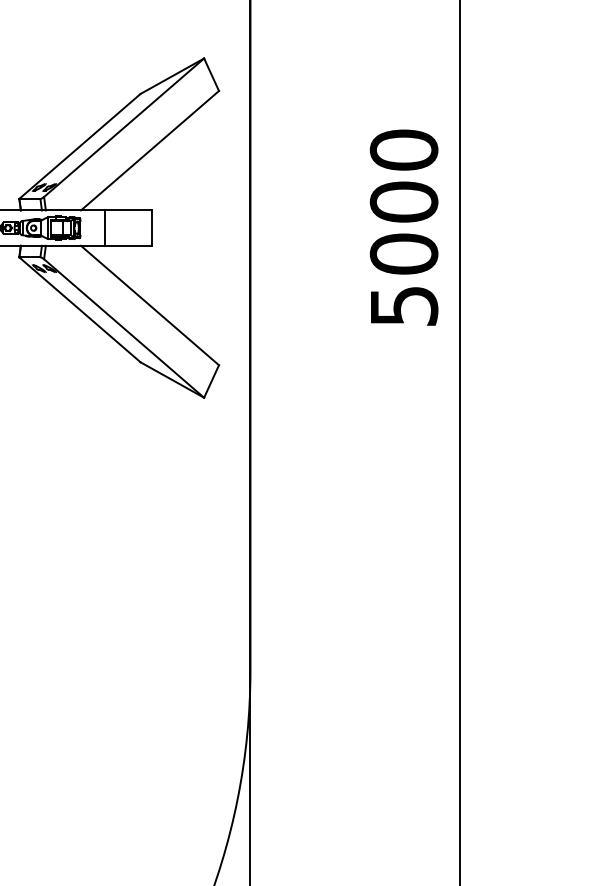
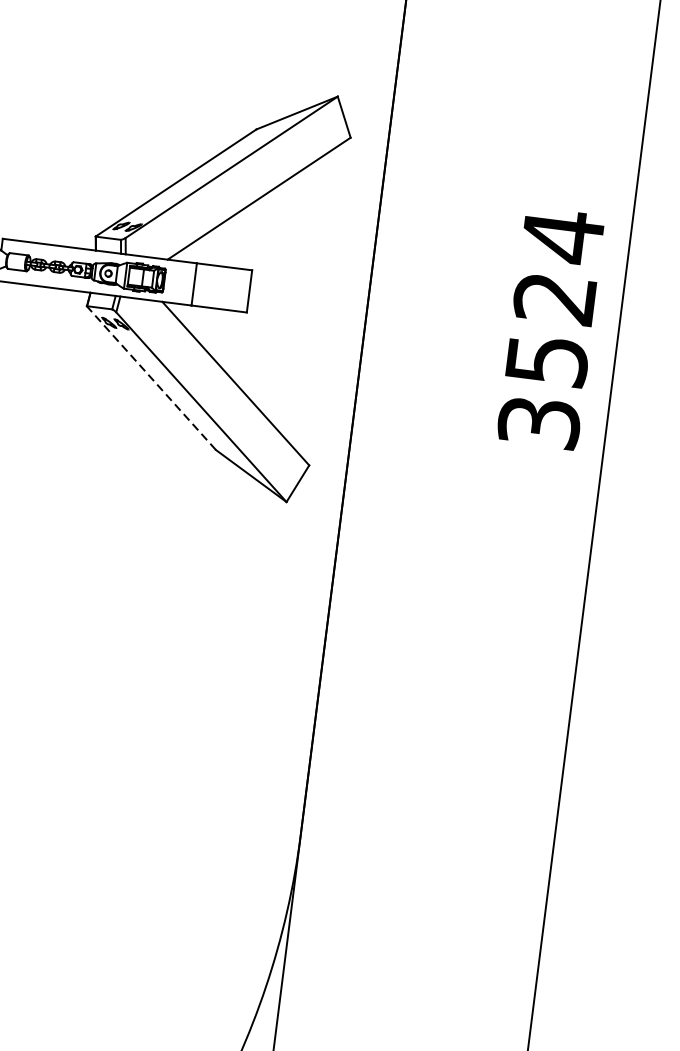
text: (403, 226) -> (550, 327), 5000 -> 3524
line: (80, 309) -> (152, 377), solid -> dashed

